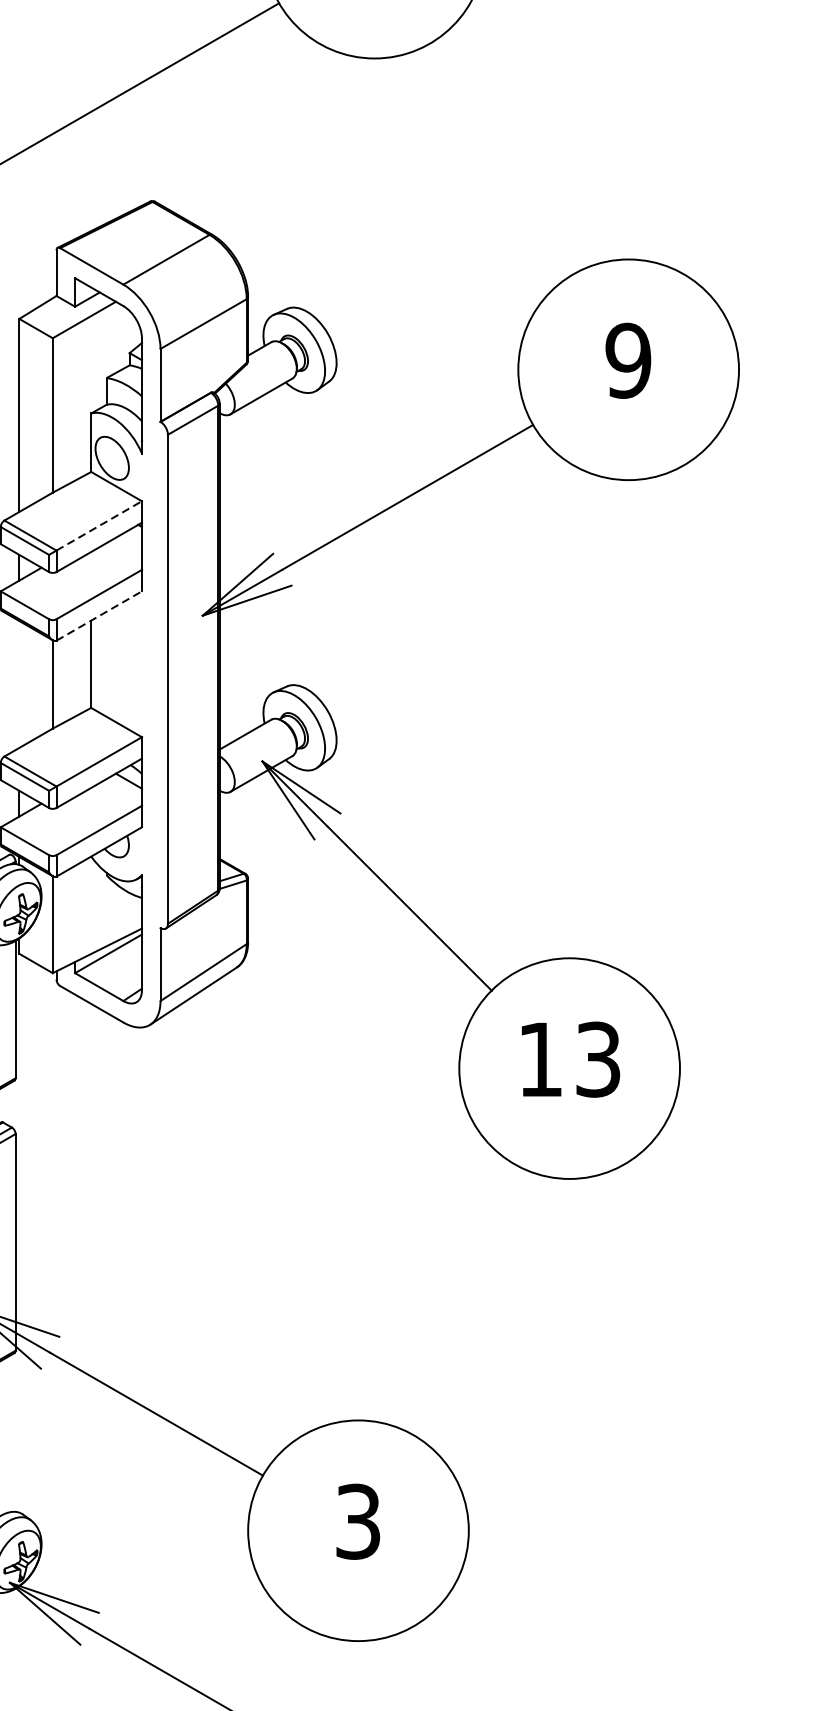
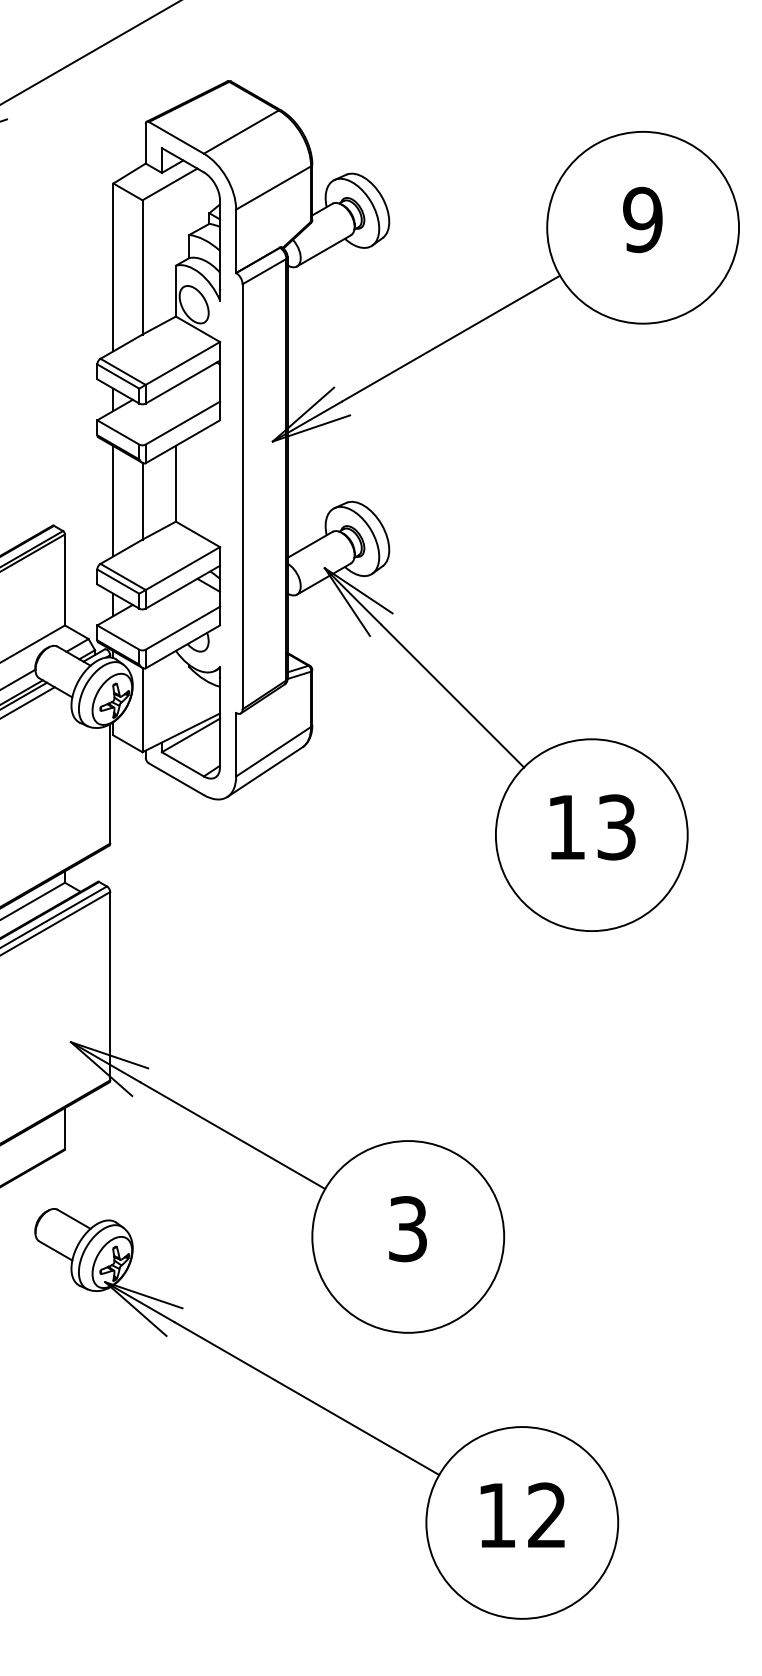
line: (98, 525) -> (182, 363), dashed -> solid
line: (98, 615) -> (182, 441), dashed -> solid
line: (19, 684) -> (113, 501), added

